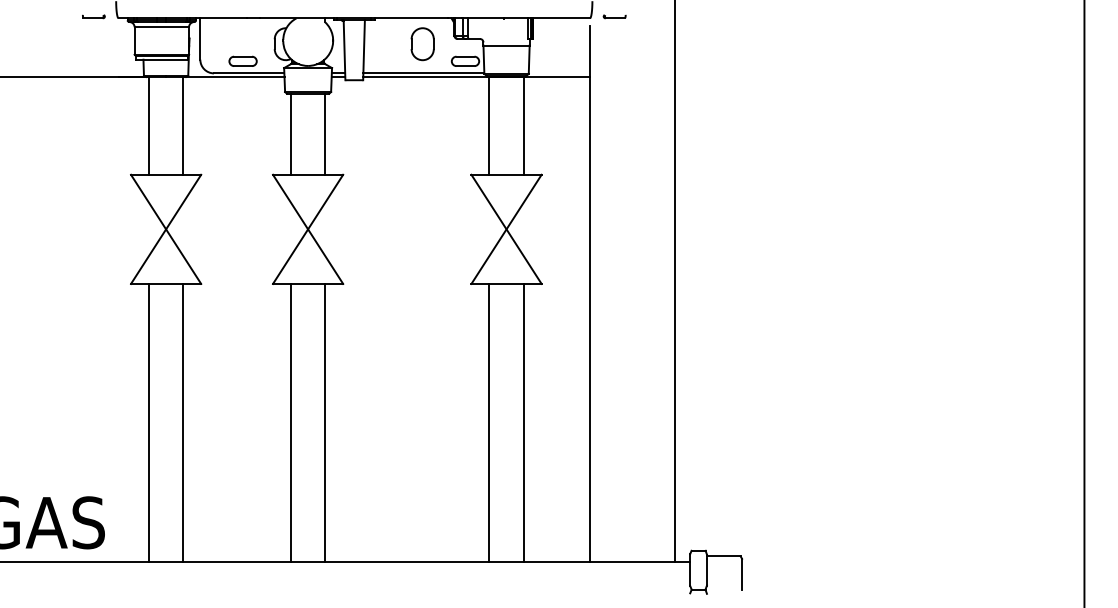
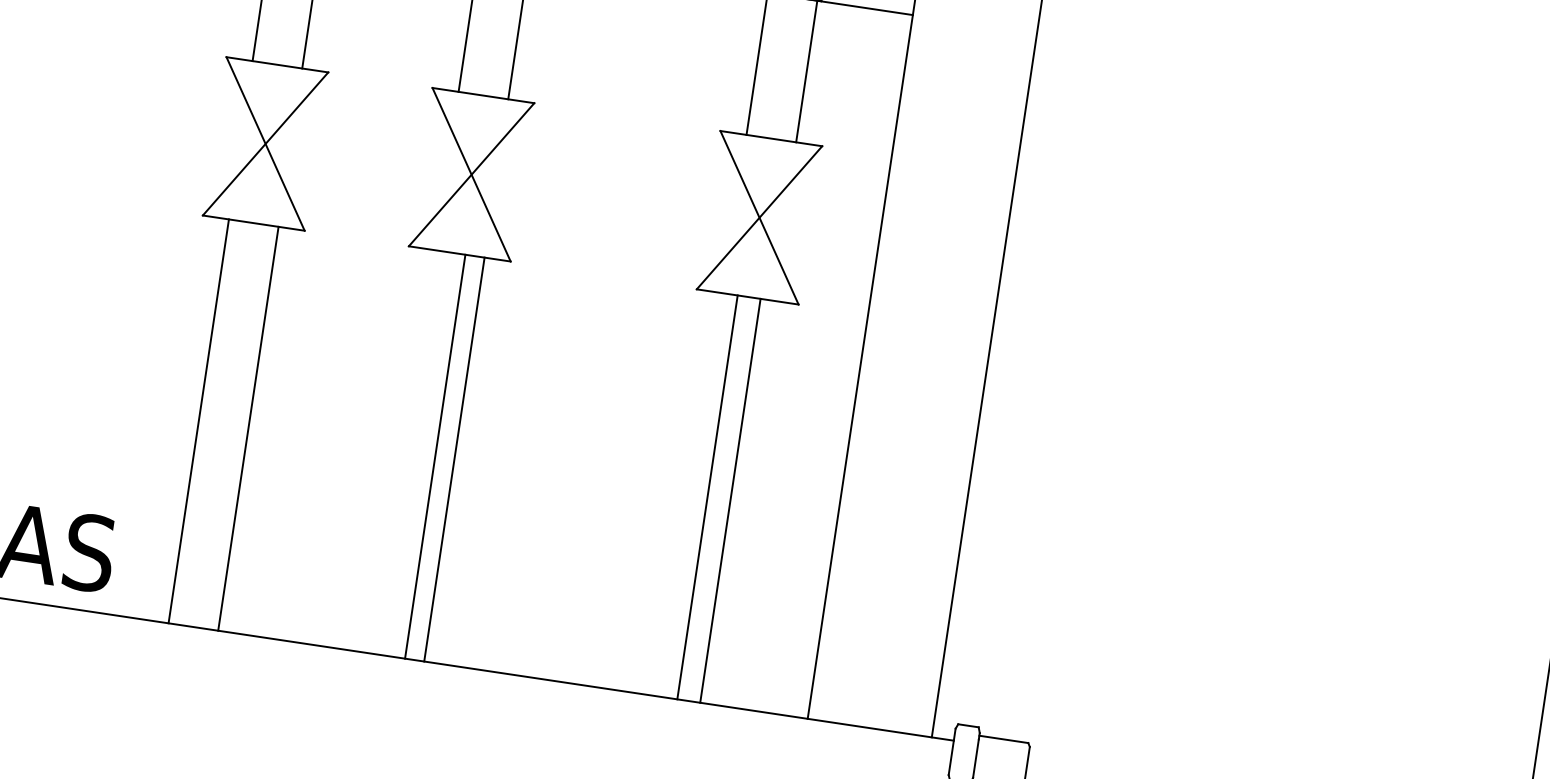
line: (291, 422) -> (436, 455), moved
line: (489, 422) -> (730, 499), moved
line: (523, 422) -> (707, 496), moved

